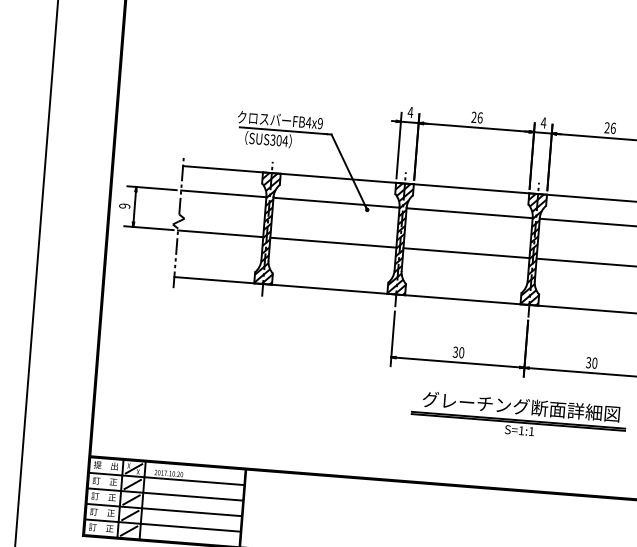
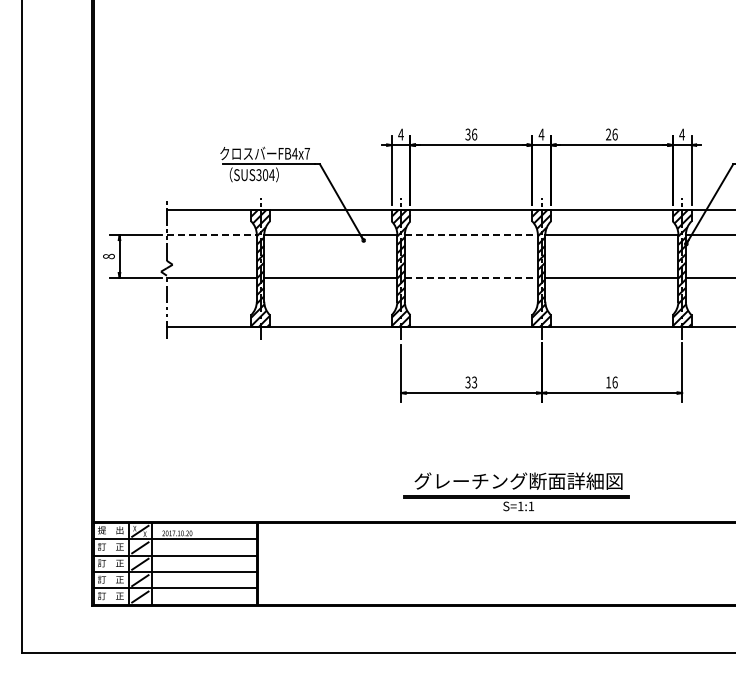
text: (473, 117) -> (467, 134), 26 -> 36
text: (319, 123) -> (306, 153), FB4x9 -> FB4x7
line: (223, 193) -> (211, 235), solid -> dashed
text: (124, 206) -> (108, 256), 9 -> 8
line: (469, 213) -> (471, 235), solid -> dashed
line: (466, 253) -> (471, 277), solid -> dashed
text: (461, 352) -> (474, 382), 30 -> 33
text: (591, 362) -> (611, 382), 30 -> 16
part: (518, 416) -> (516, 491), moved

